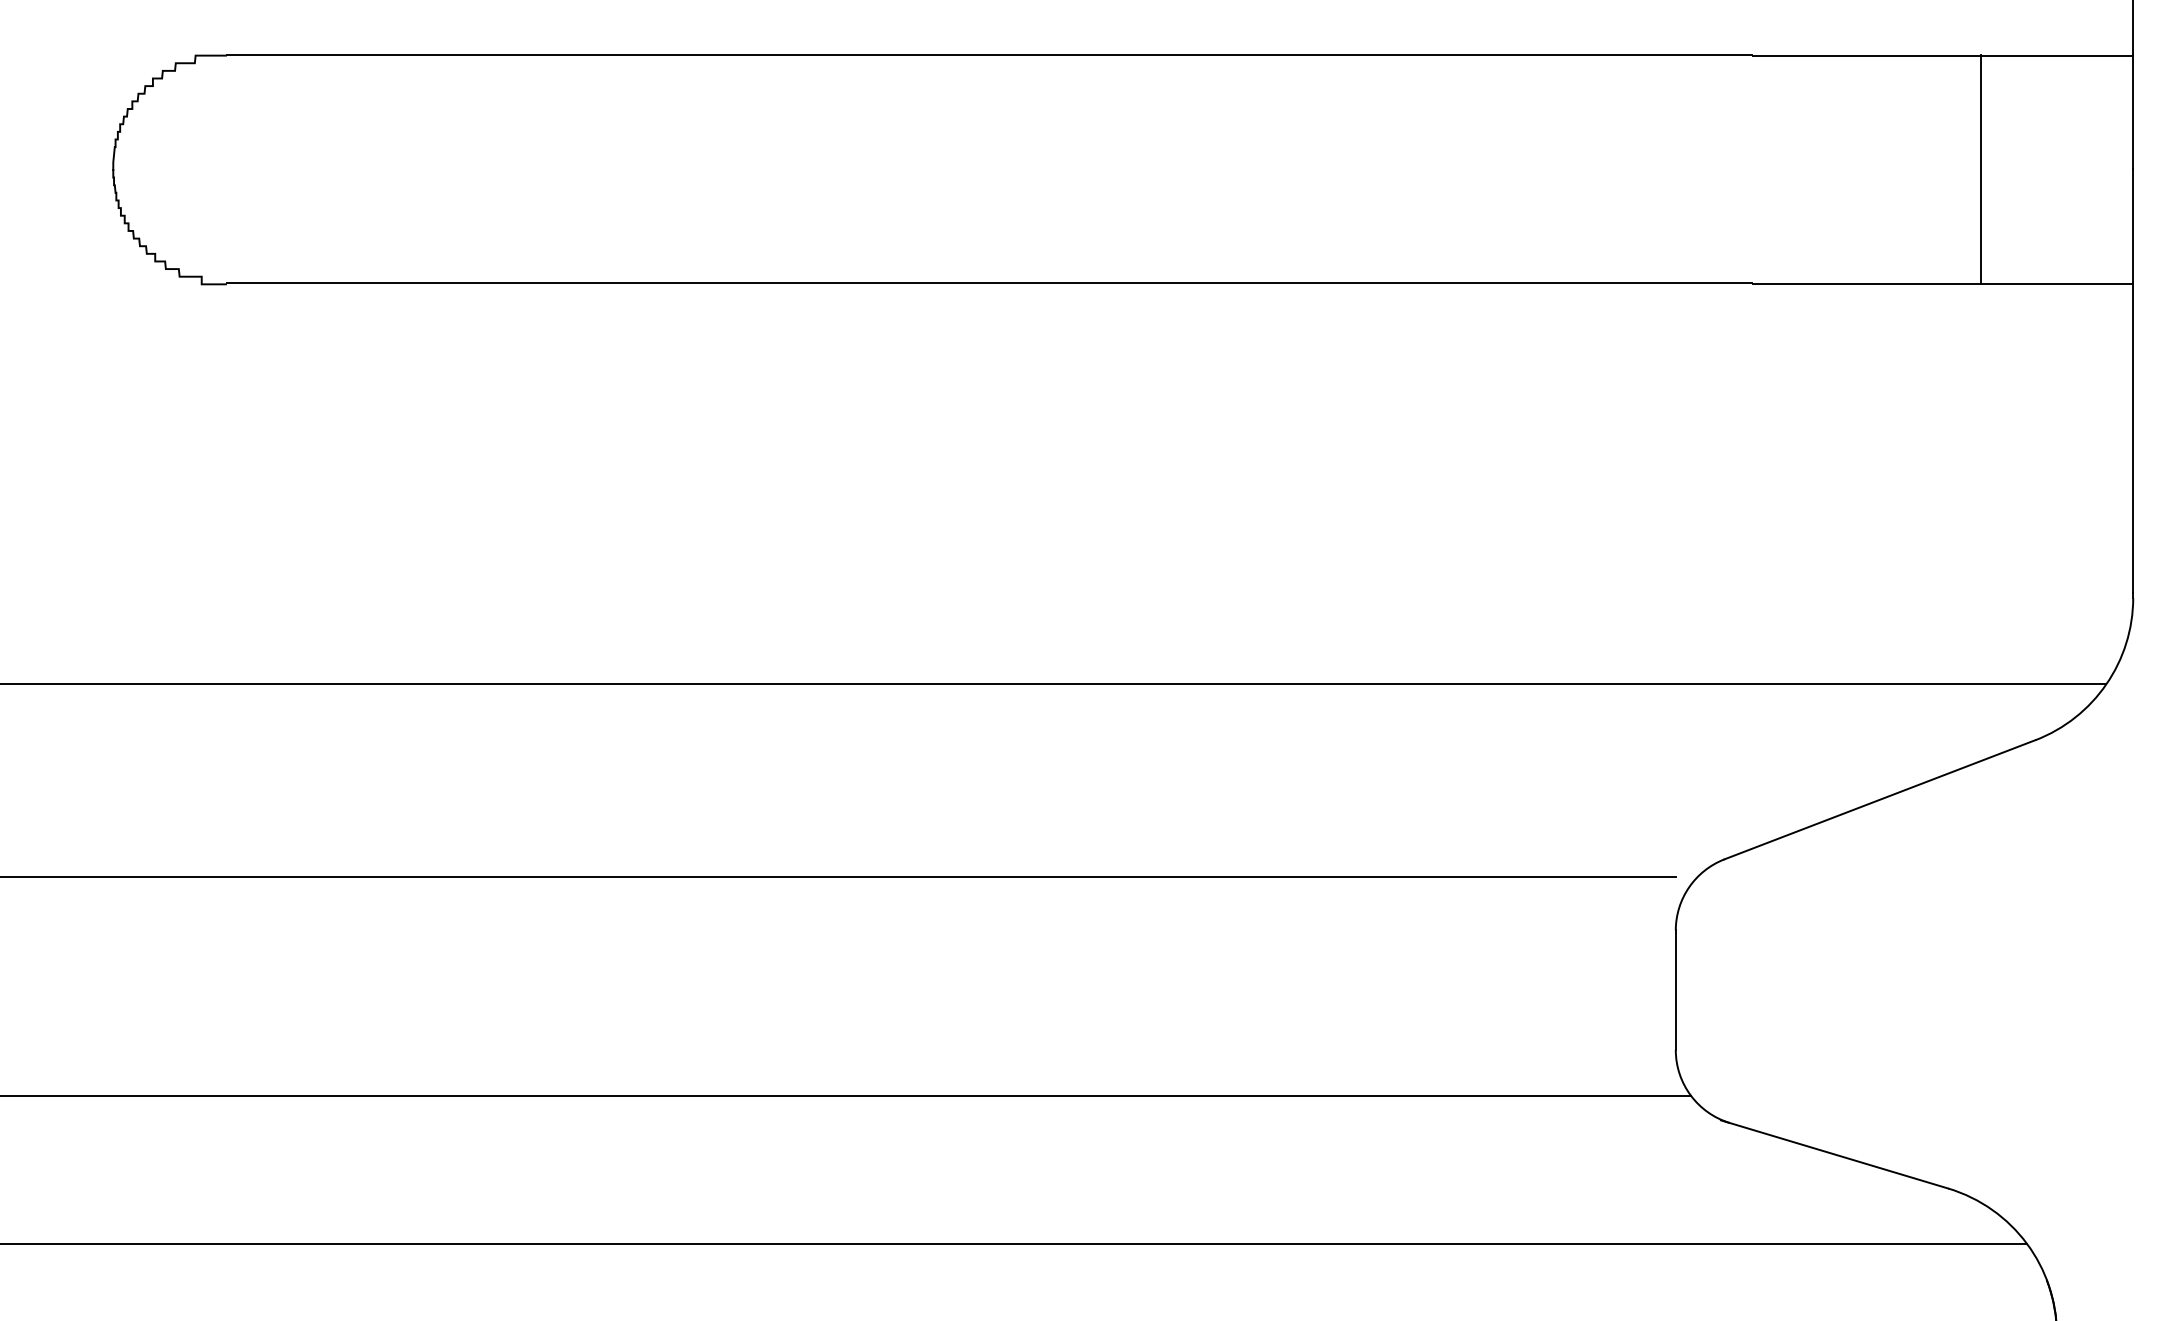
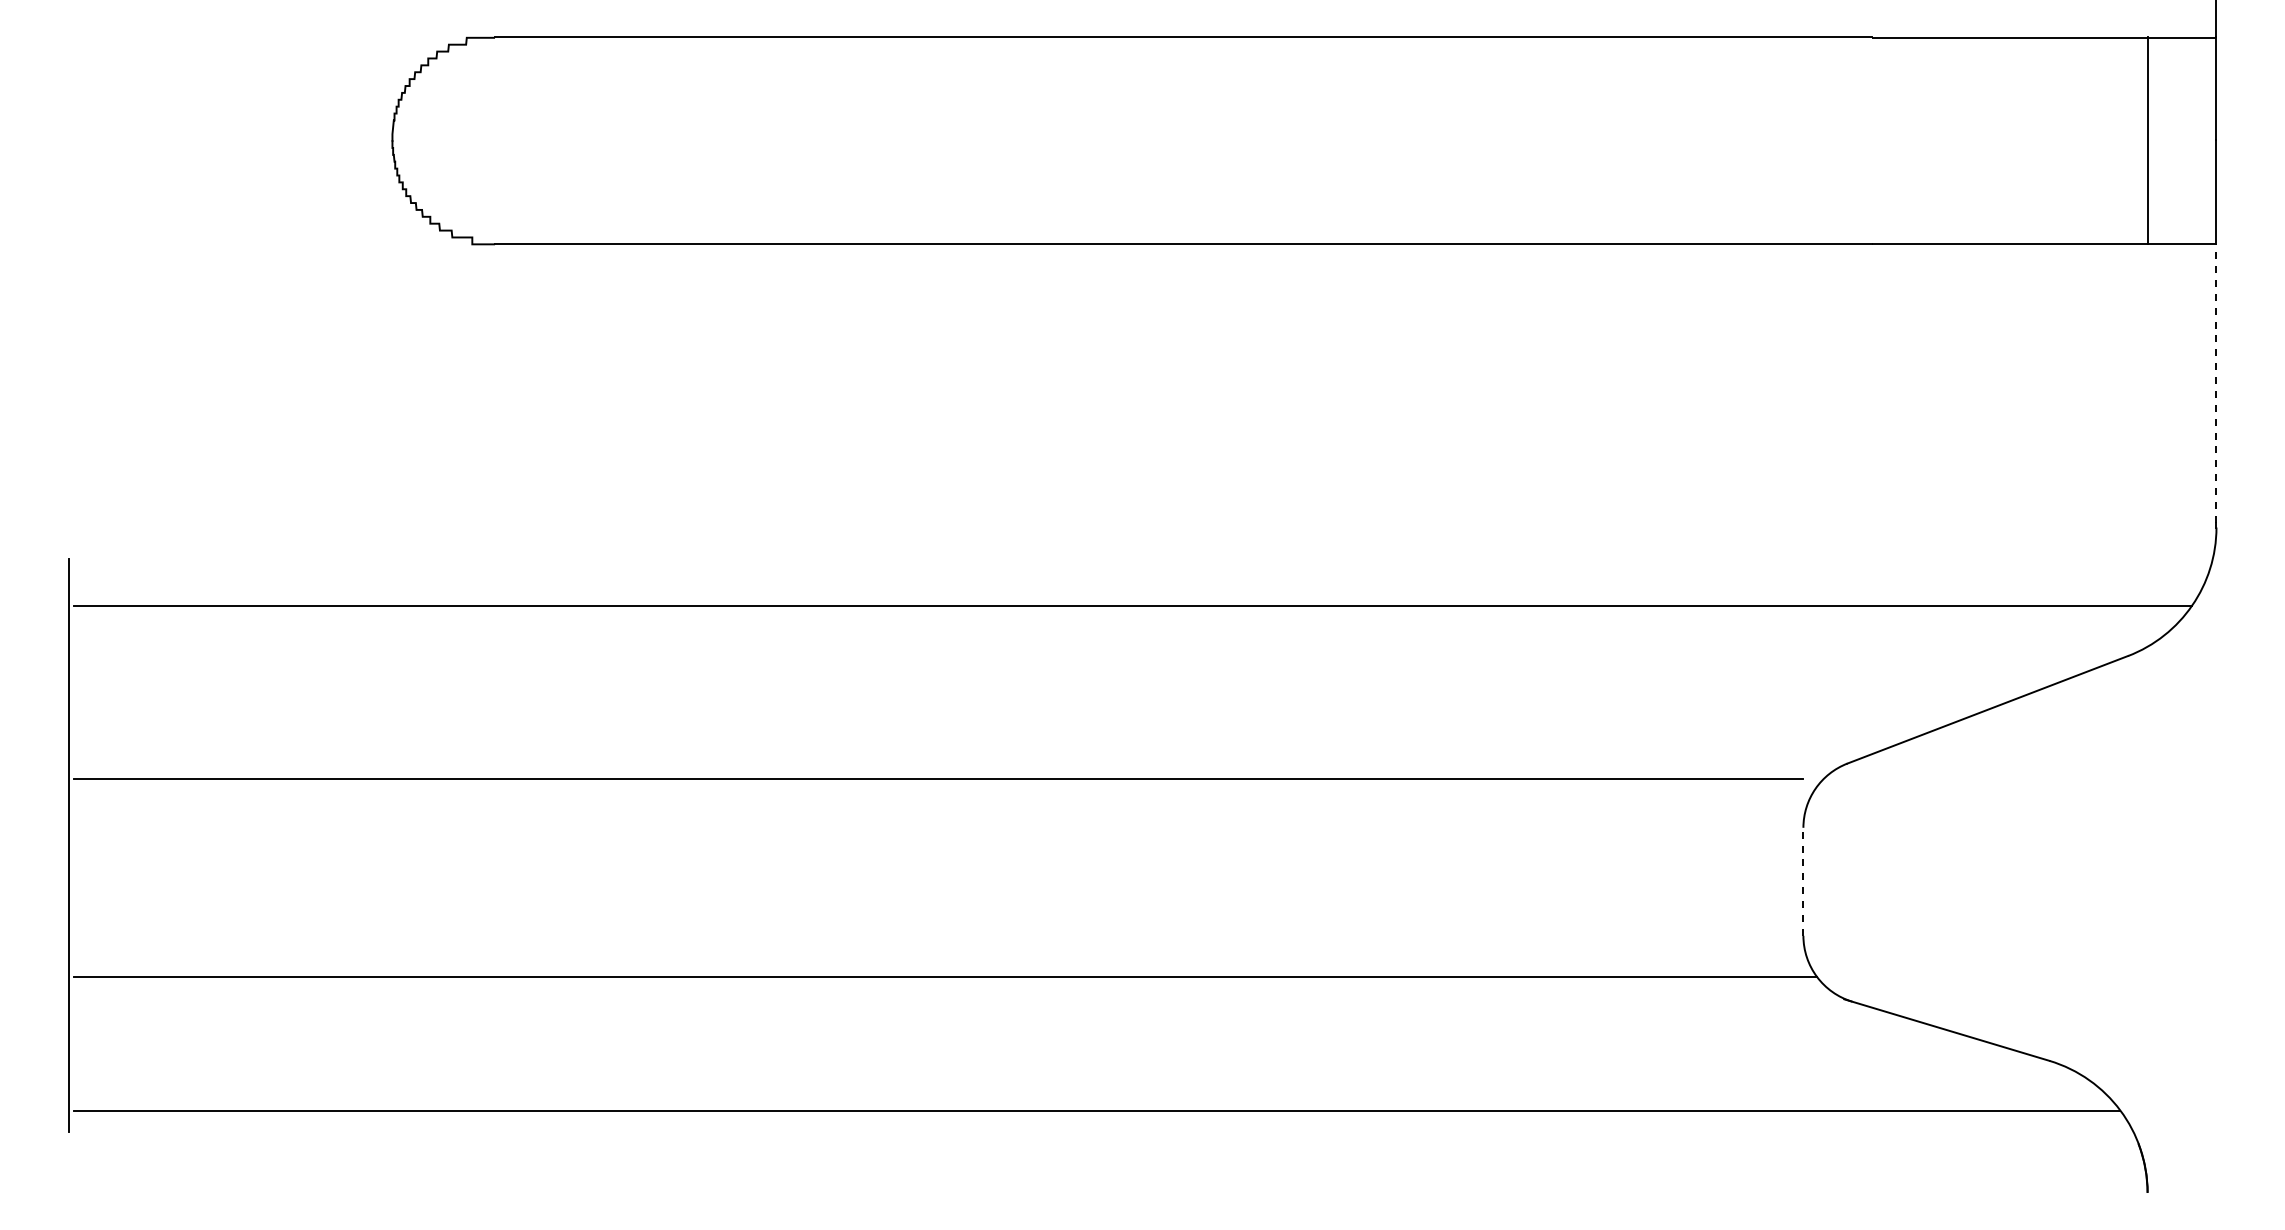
line: (1980, 168) -> (2147, 139), moved
line: (2133, 438) -> (2216, 383), solid -> dashed
line: (1675, 989) -> (1803, 881), solid -> dashed

